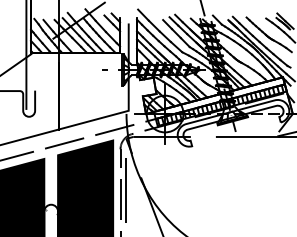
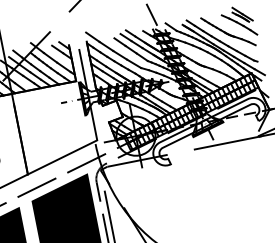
hatch: (218, 98) -> (188, 108), added

